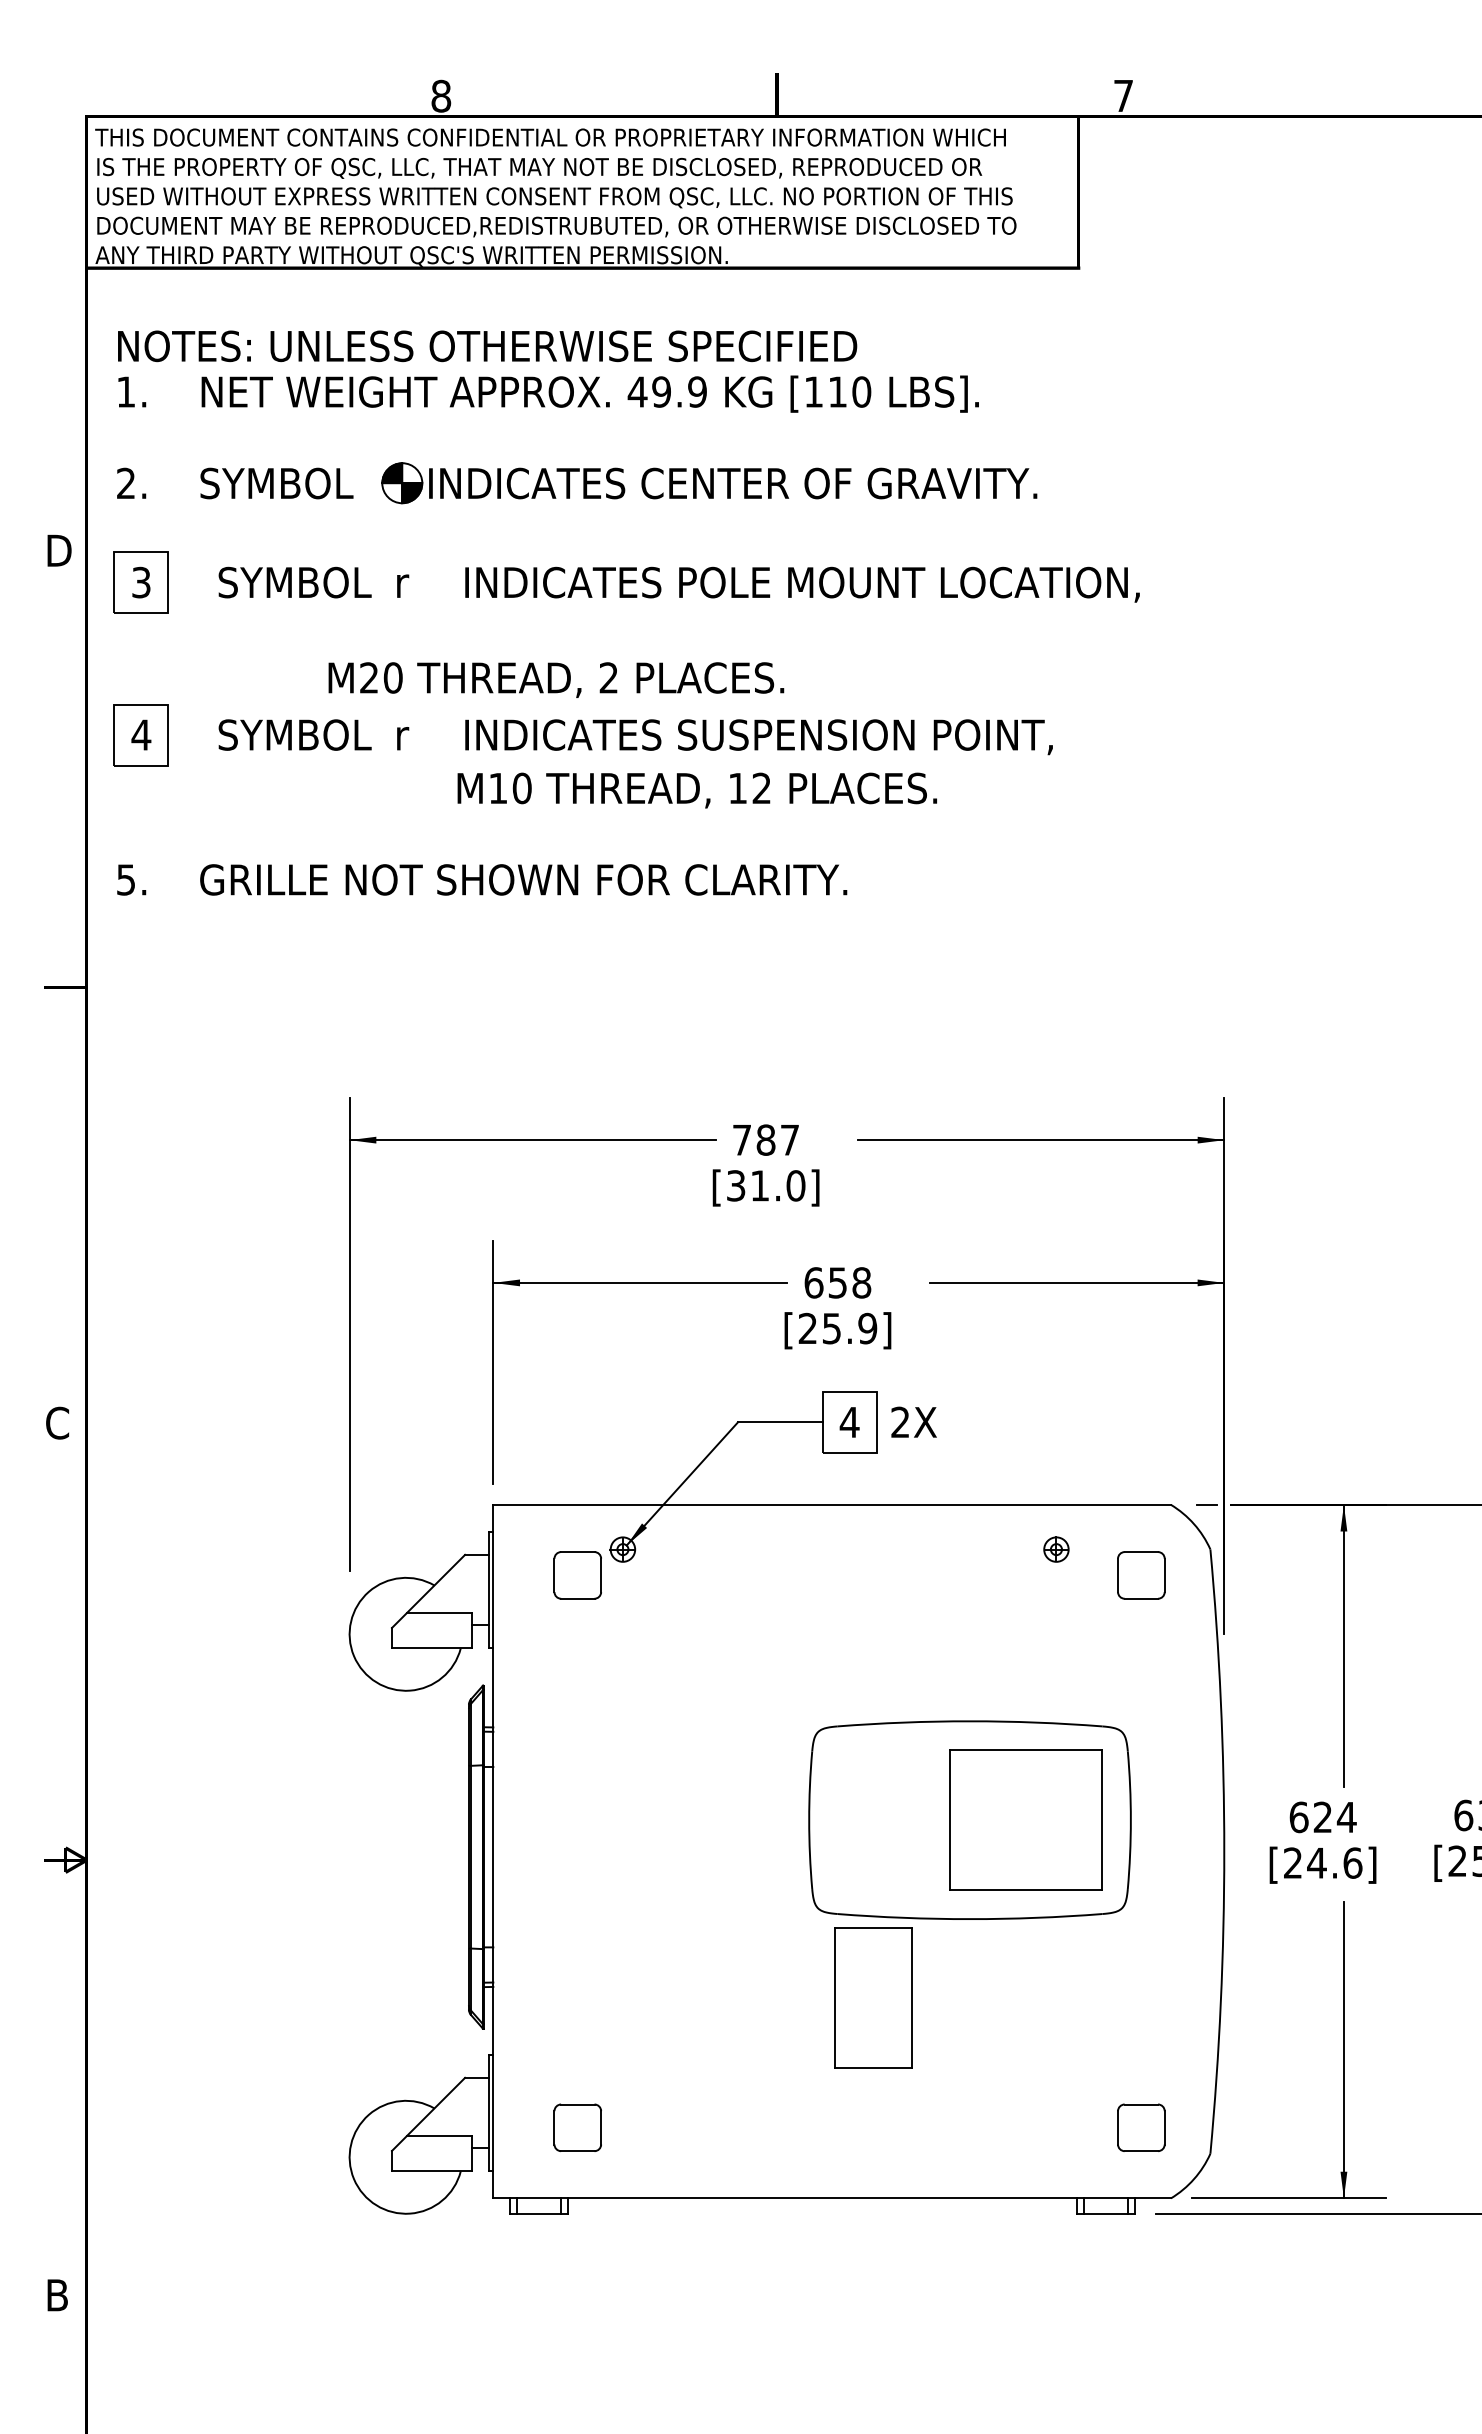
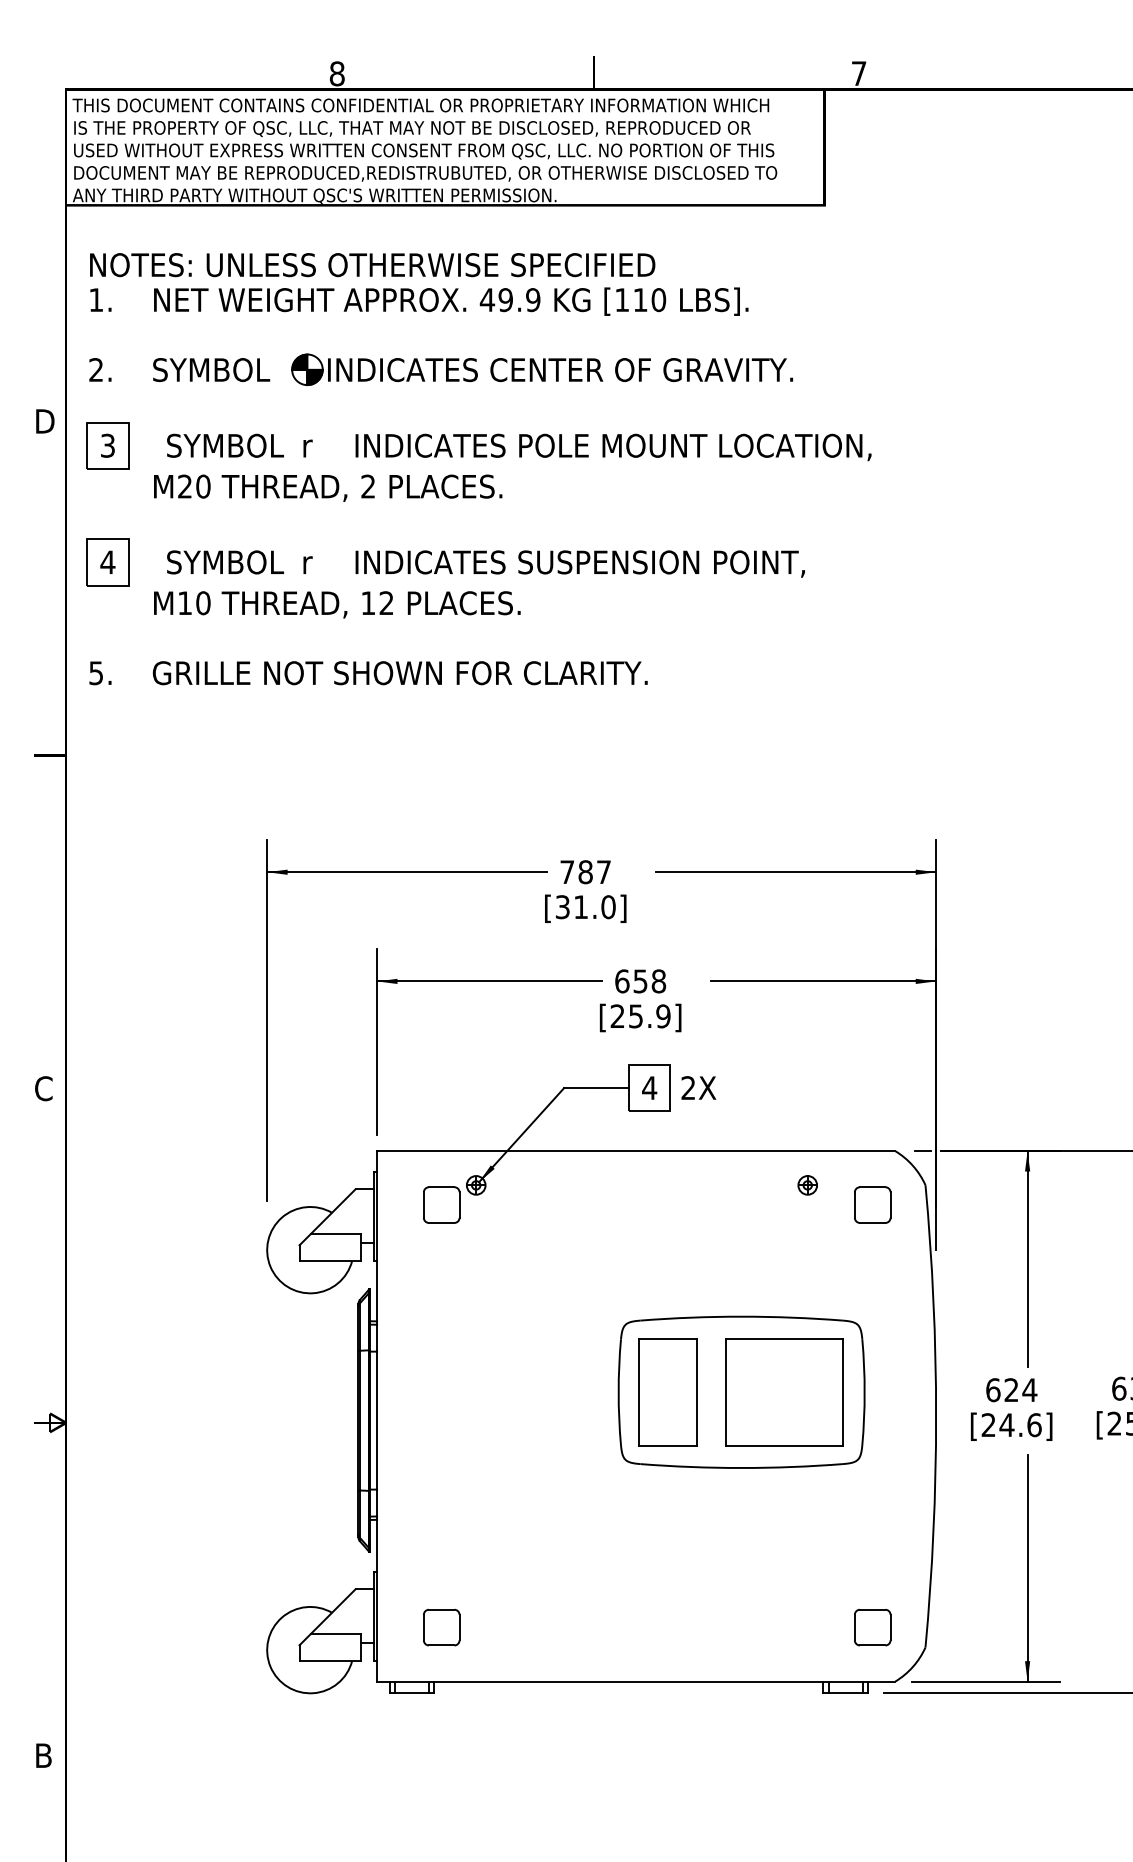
text: (556, 679) -> (328, 487), moved
text: (696, 790) -> (336, 604), moved
part: (873, 1997) -> (667, 1391), moved

